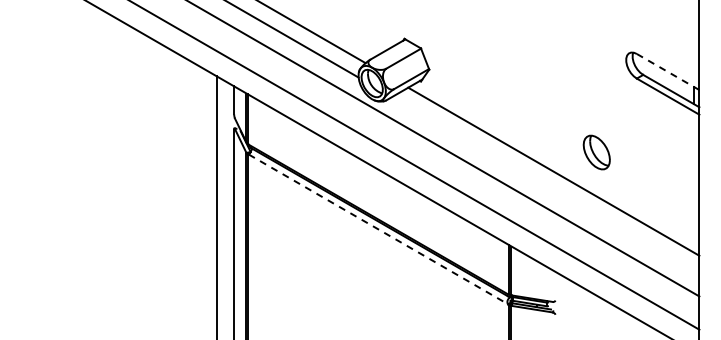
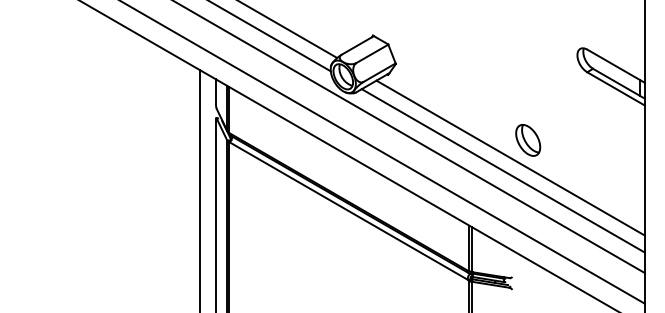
line: (667, 71) -> (615, 65), dashed -> solid
part: (596, 152) -> (527, 140), moved
line: (545, 185) -> (503, 170), added
line: (378, 229) -> (349, 211), dashed -> solid

